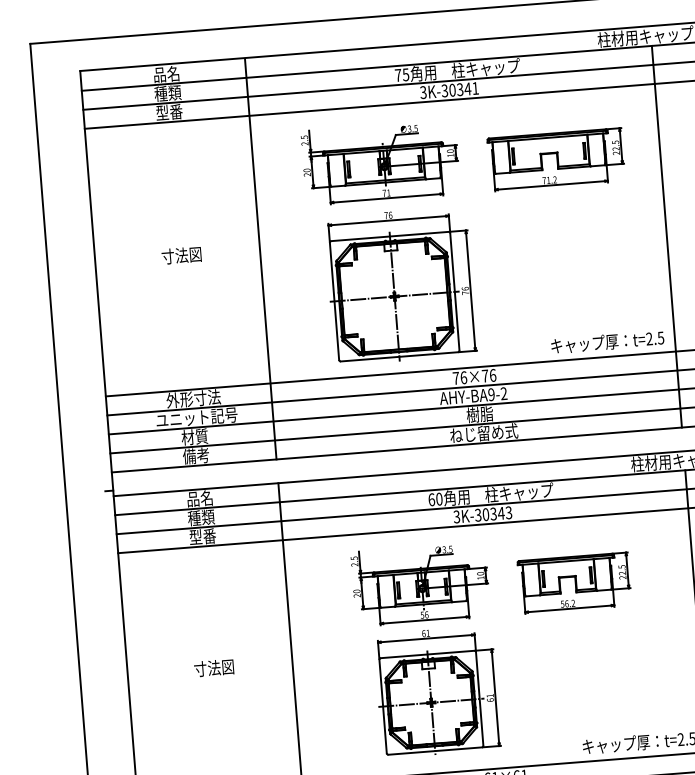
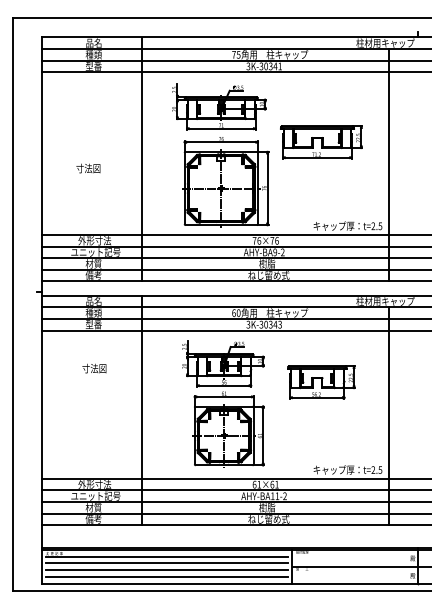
part: (556, 159) -> (321, 142), moved
text: (181, 255) -> (88, 168), moved
part: (574, 583) -> (321, 382), moved
text: (214, 667) -> (94, 368), moved

